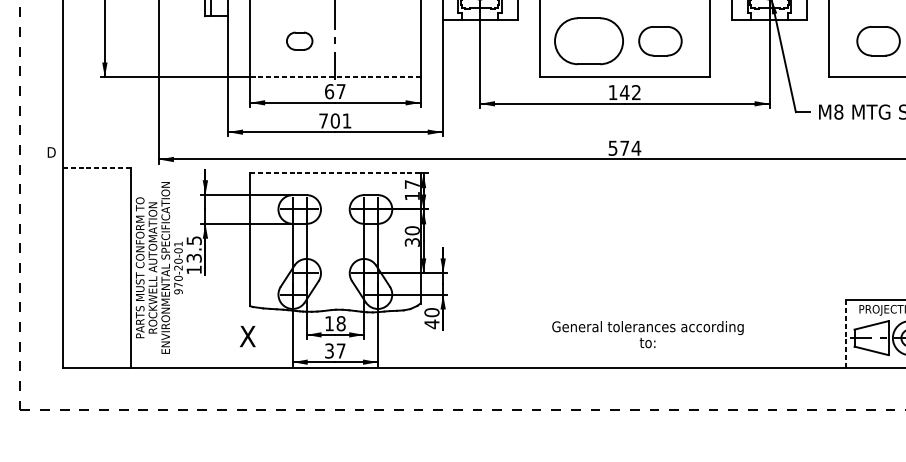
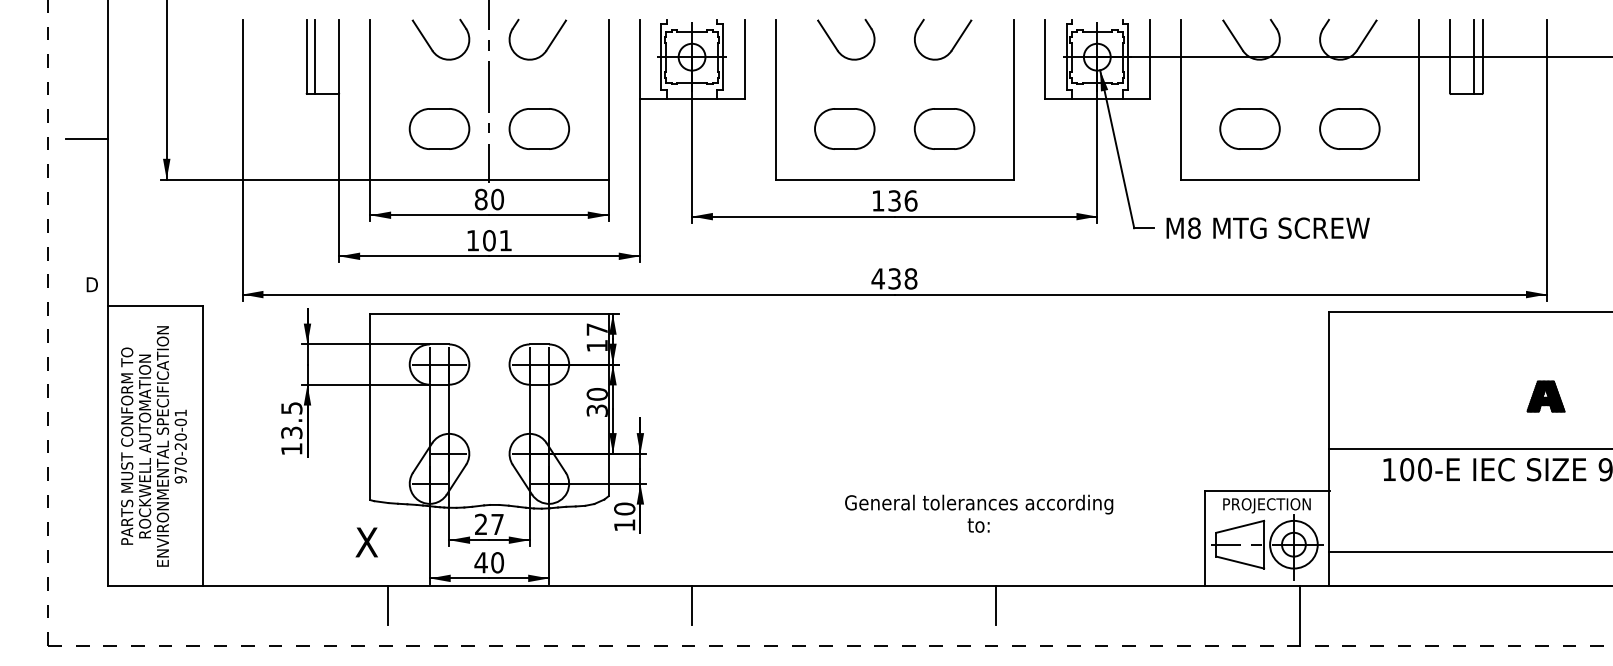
part: (299, 40) -> (439, 128), size x1.67
part: (370, 40) -> (538, 128), added
part: (588, 40) -> (844, 128), size x0.62
line: (47, 48) -> (86, 139), added
line: (334, 77) -> (488, 179), dashed -> solid
text: (335, 91) -> (489, 199), 67 -> 80
text: (630, 92) -> (902, 200), 142 -> 136
text: (323, 120) -> (472, 240), 701 -> 101
text: (624, 148) -> (894, 278), 574 -> 438
line: (96, 168) -> (155, 306), dashed -> solid
line: (335, 173) -> (489, 313), dashed -> solid
text: (158, 267) -> (153, 446), moved
text: (335, 323) -> (489, 524), 18 -> 27
text: (431, 324) -> (624, 525), 40 -> 10
line: (846, 333) -> (1204, 538), dashed -> solid
text: (648, 334) -> (979, 513), moved
text: (335, 350) -> (489, 562), 37 -> 40
line: (263, 381) -> (388, 605), added
line: (480, 381) -> (692, 605), added
line: (696, 381) -> (995, 605), added

